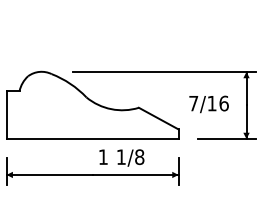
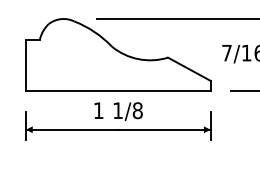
text: (121, 157) -> (118, 111), moved

